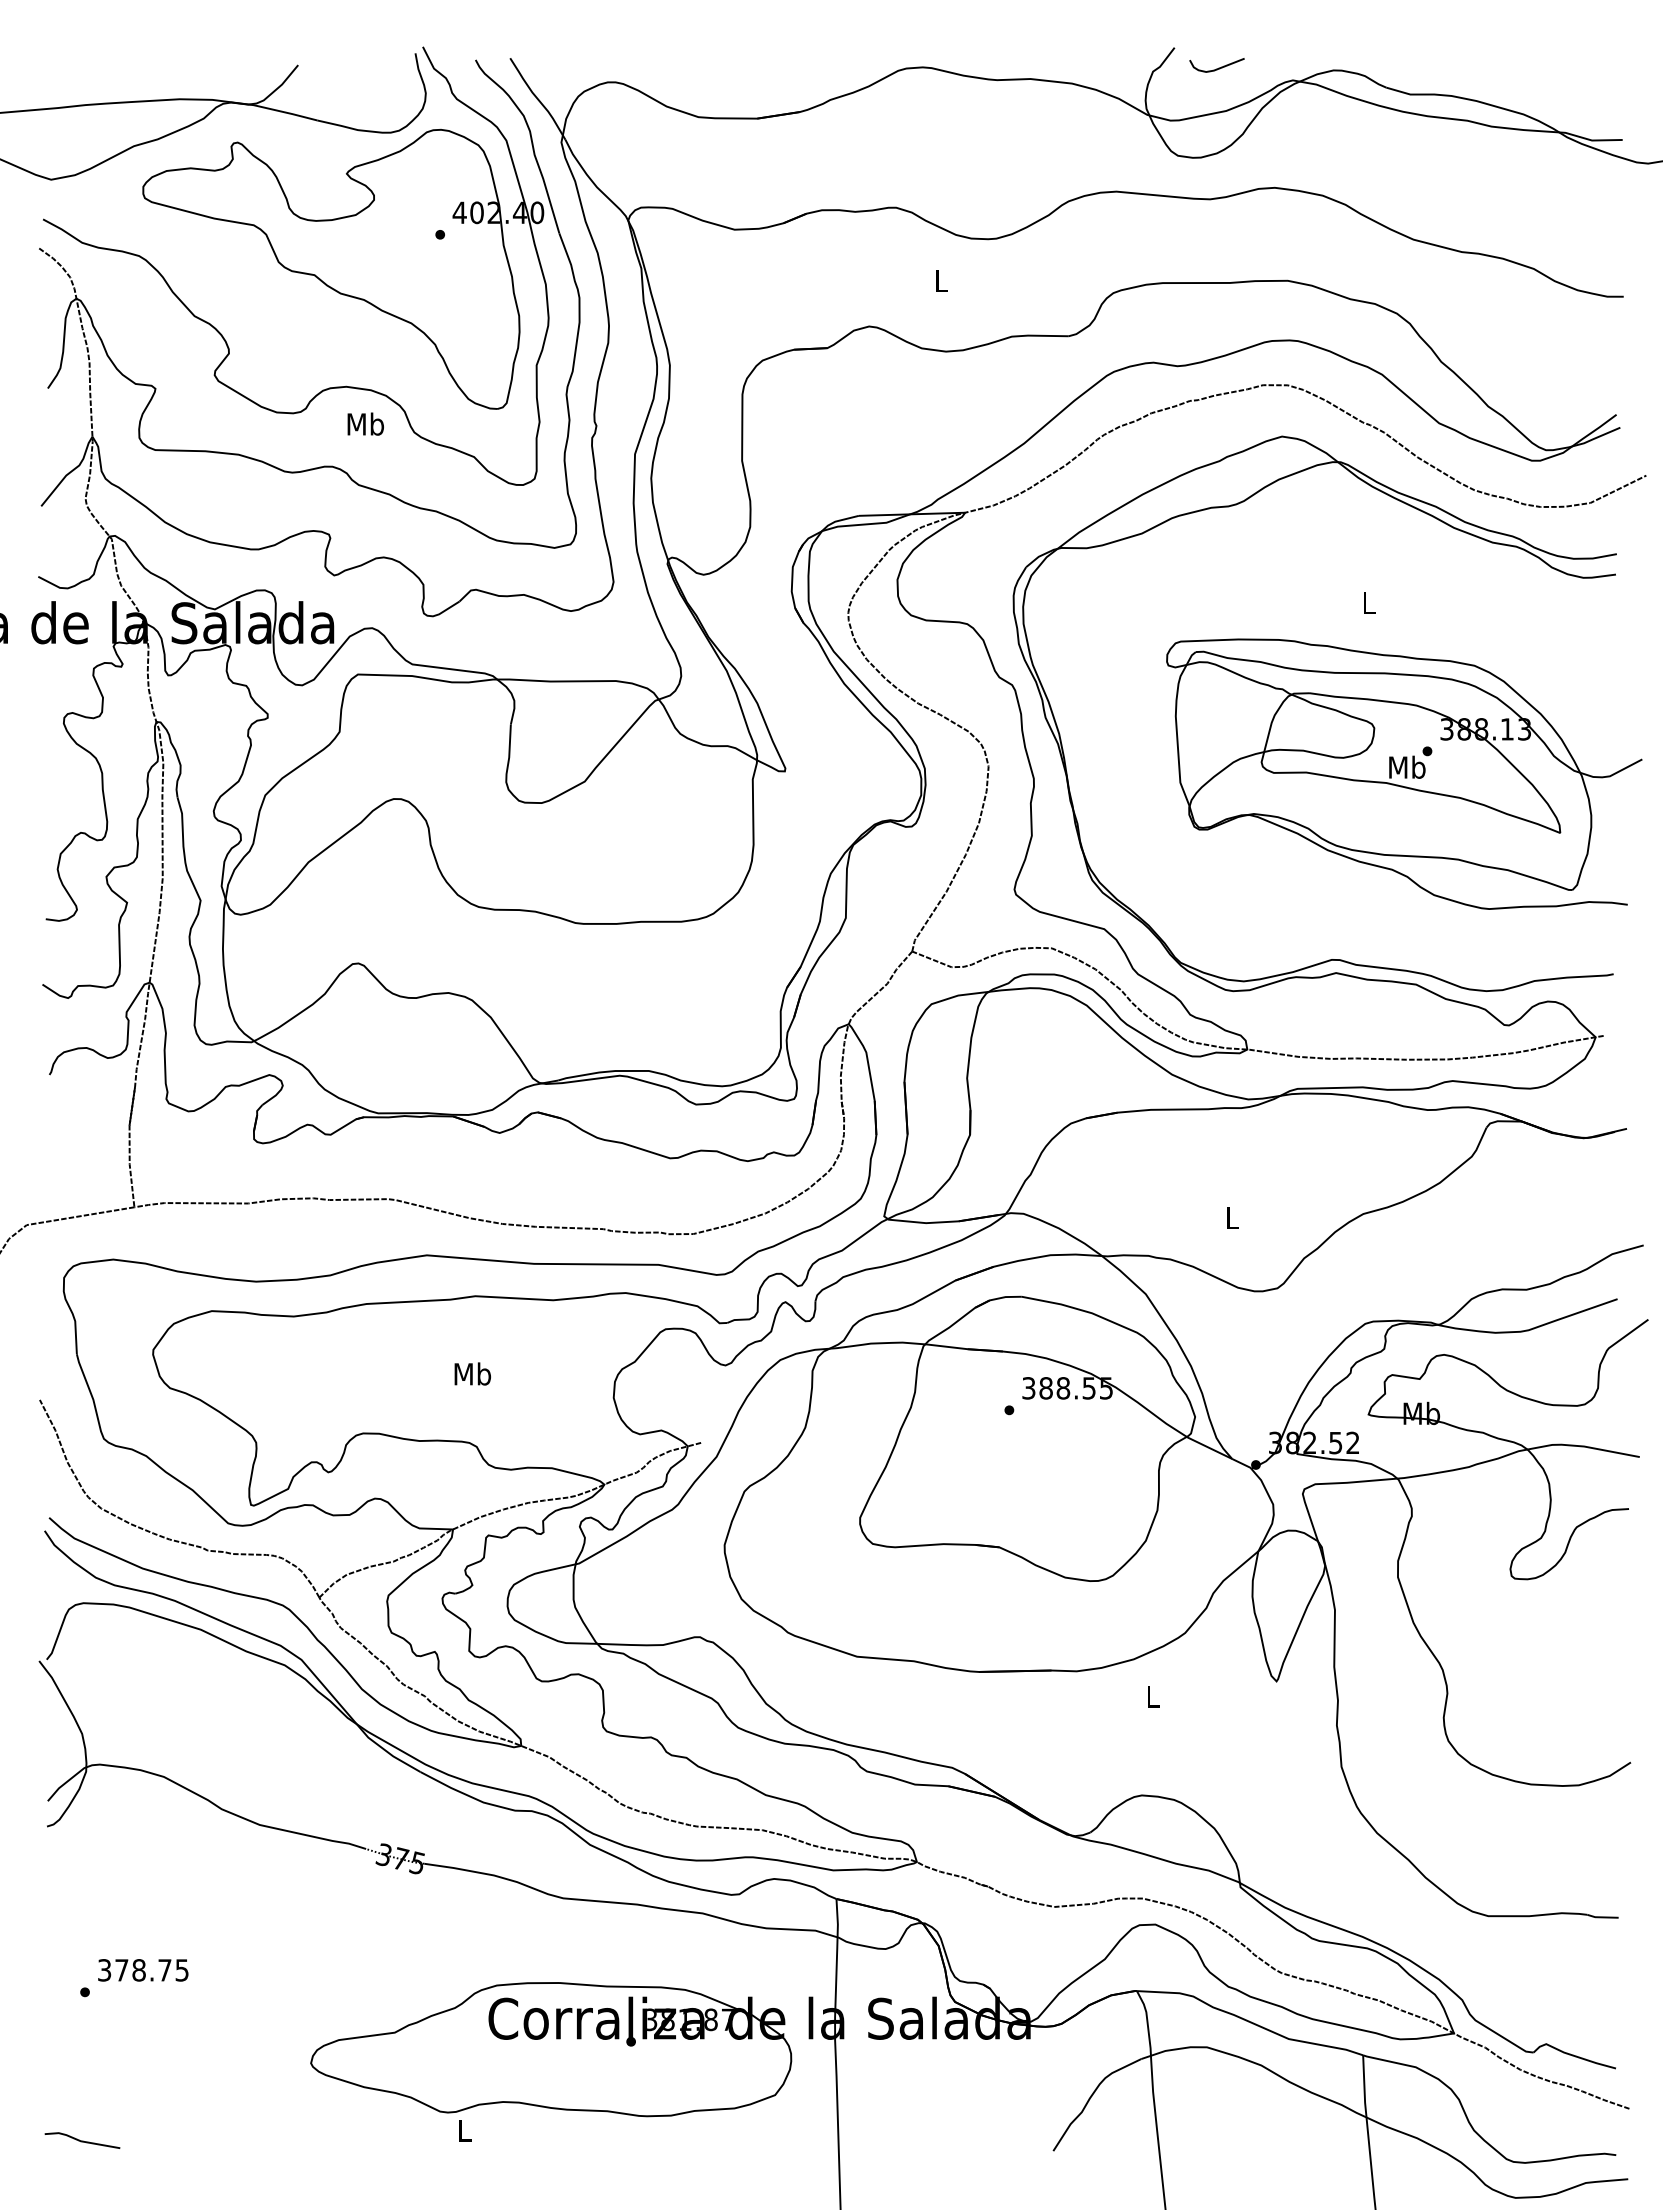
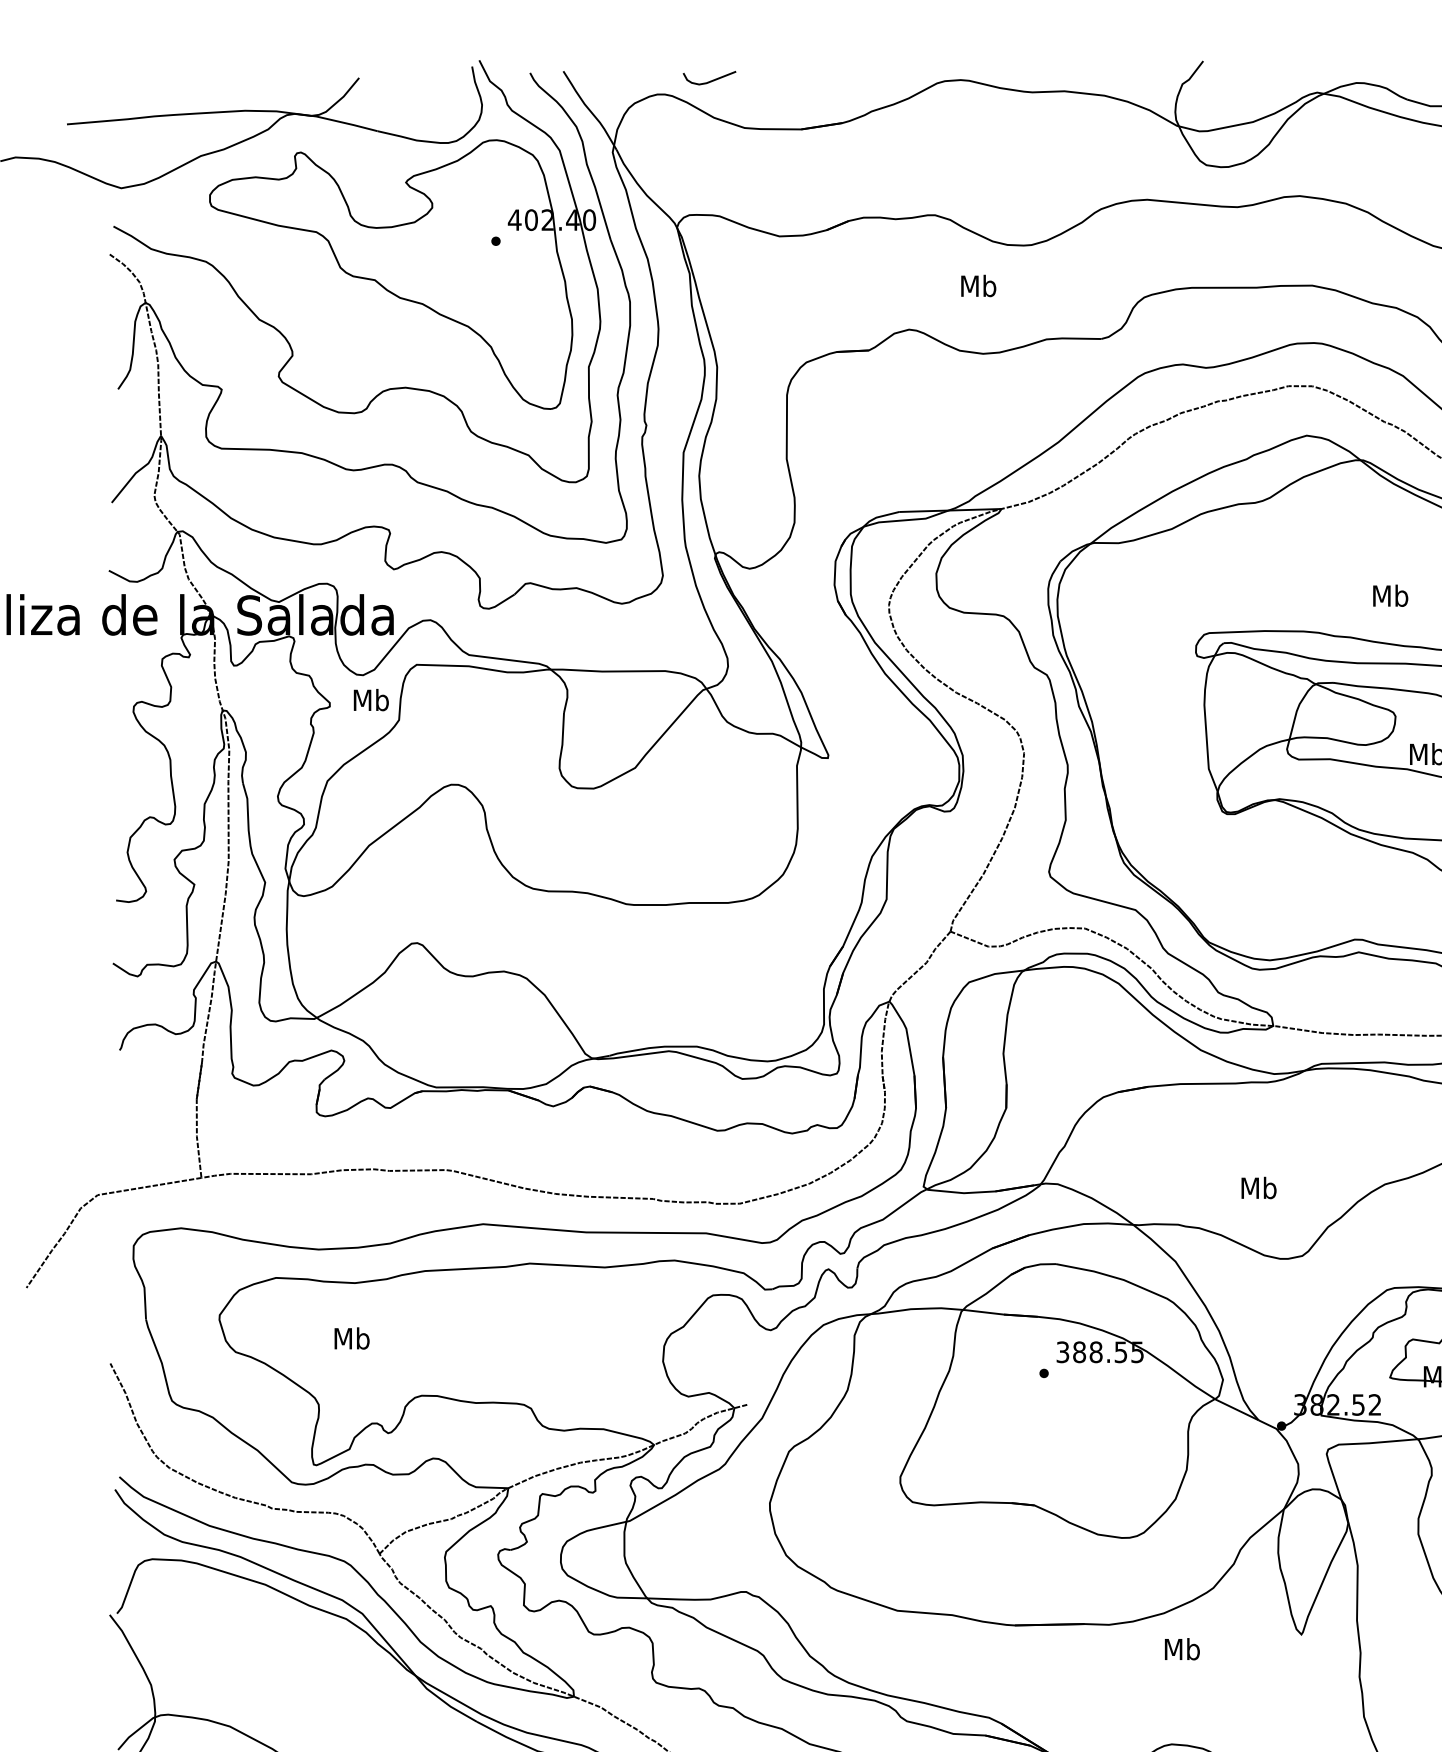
curve: (1218, 67) -> (711, 80), moved
text: (941, 280) -> (978, 285), L -> Mb
text: (365, 423) -> (371, 699), moved
text: (1369, 602) -> (1390, 595), L -> Mb
text: (1232, 1217) -> (1259, 1187), L -> Mb
text: (472, 1373) -> (351, 1337), moved
text: (1152, 1696) -> (1181, 1649), L -> Mb

